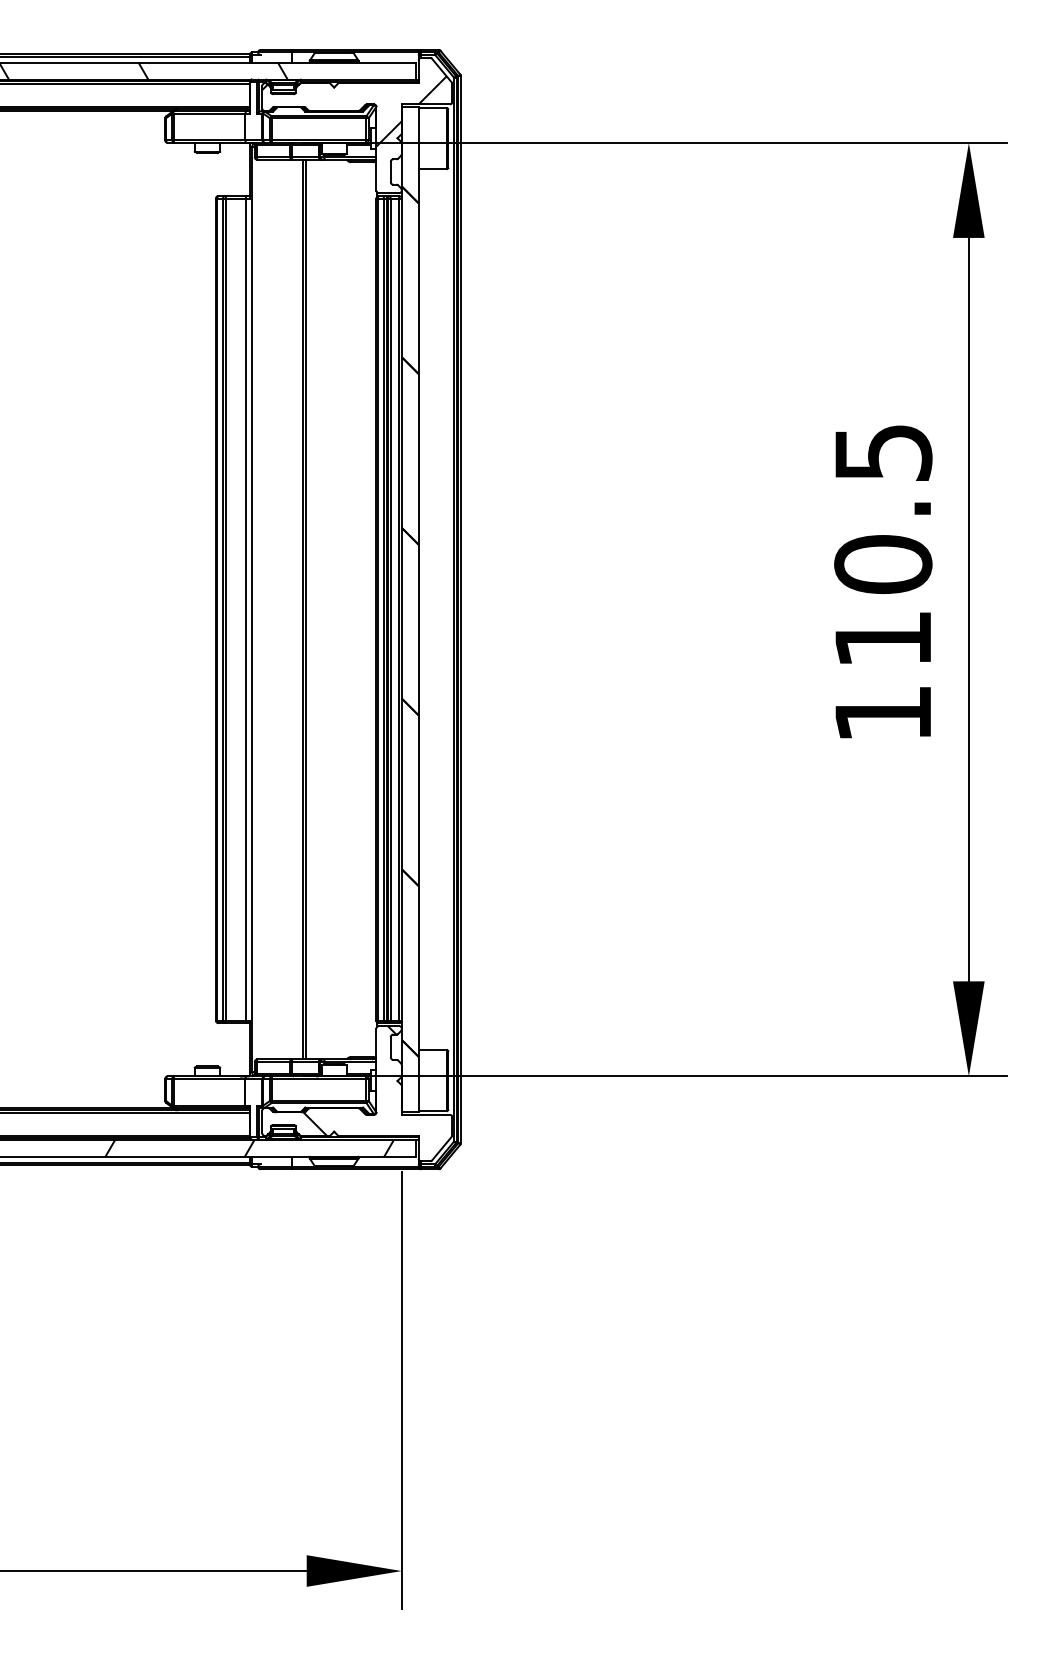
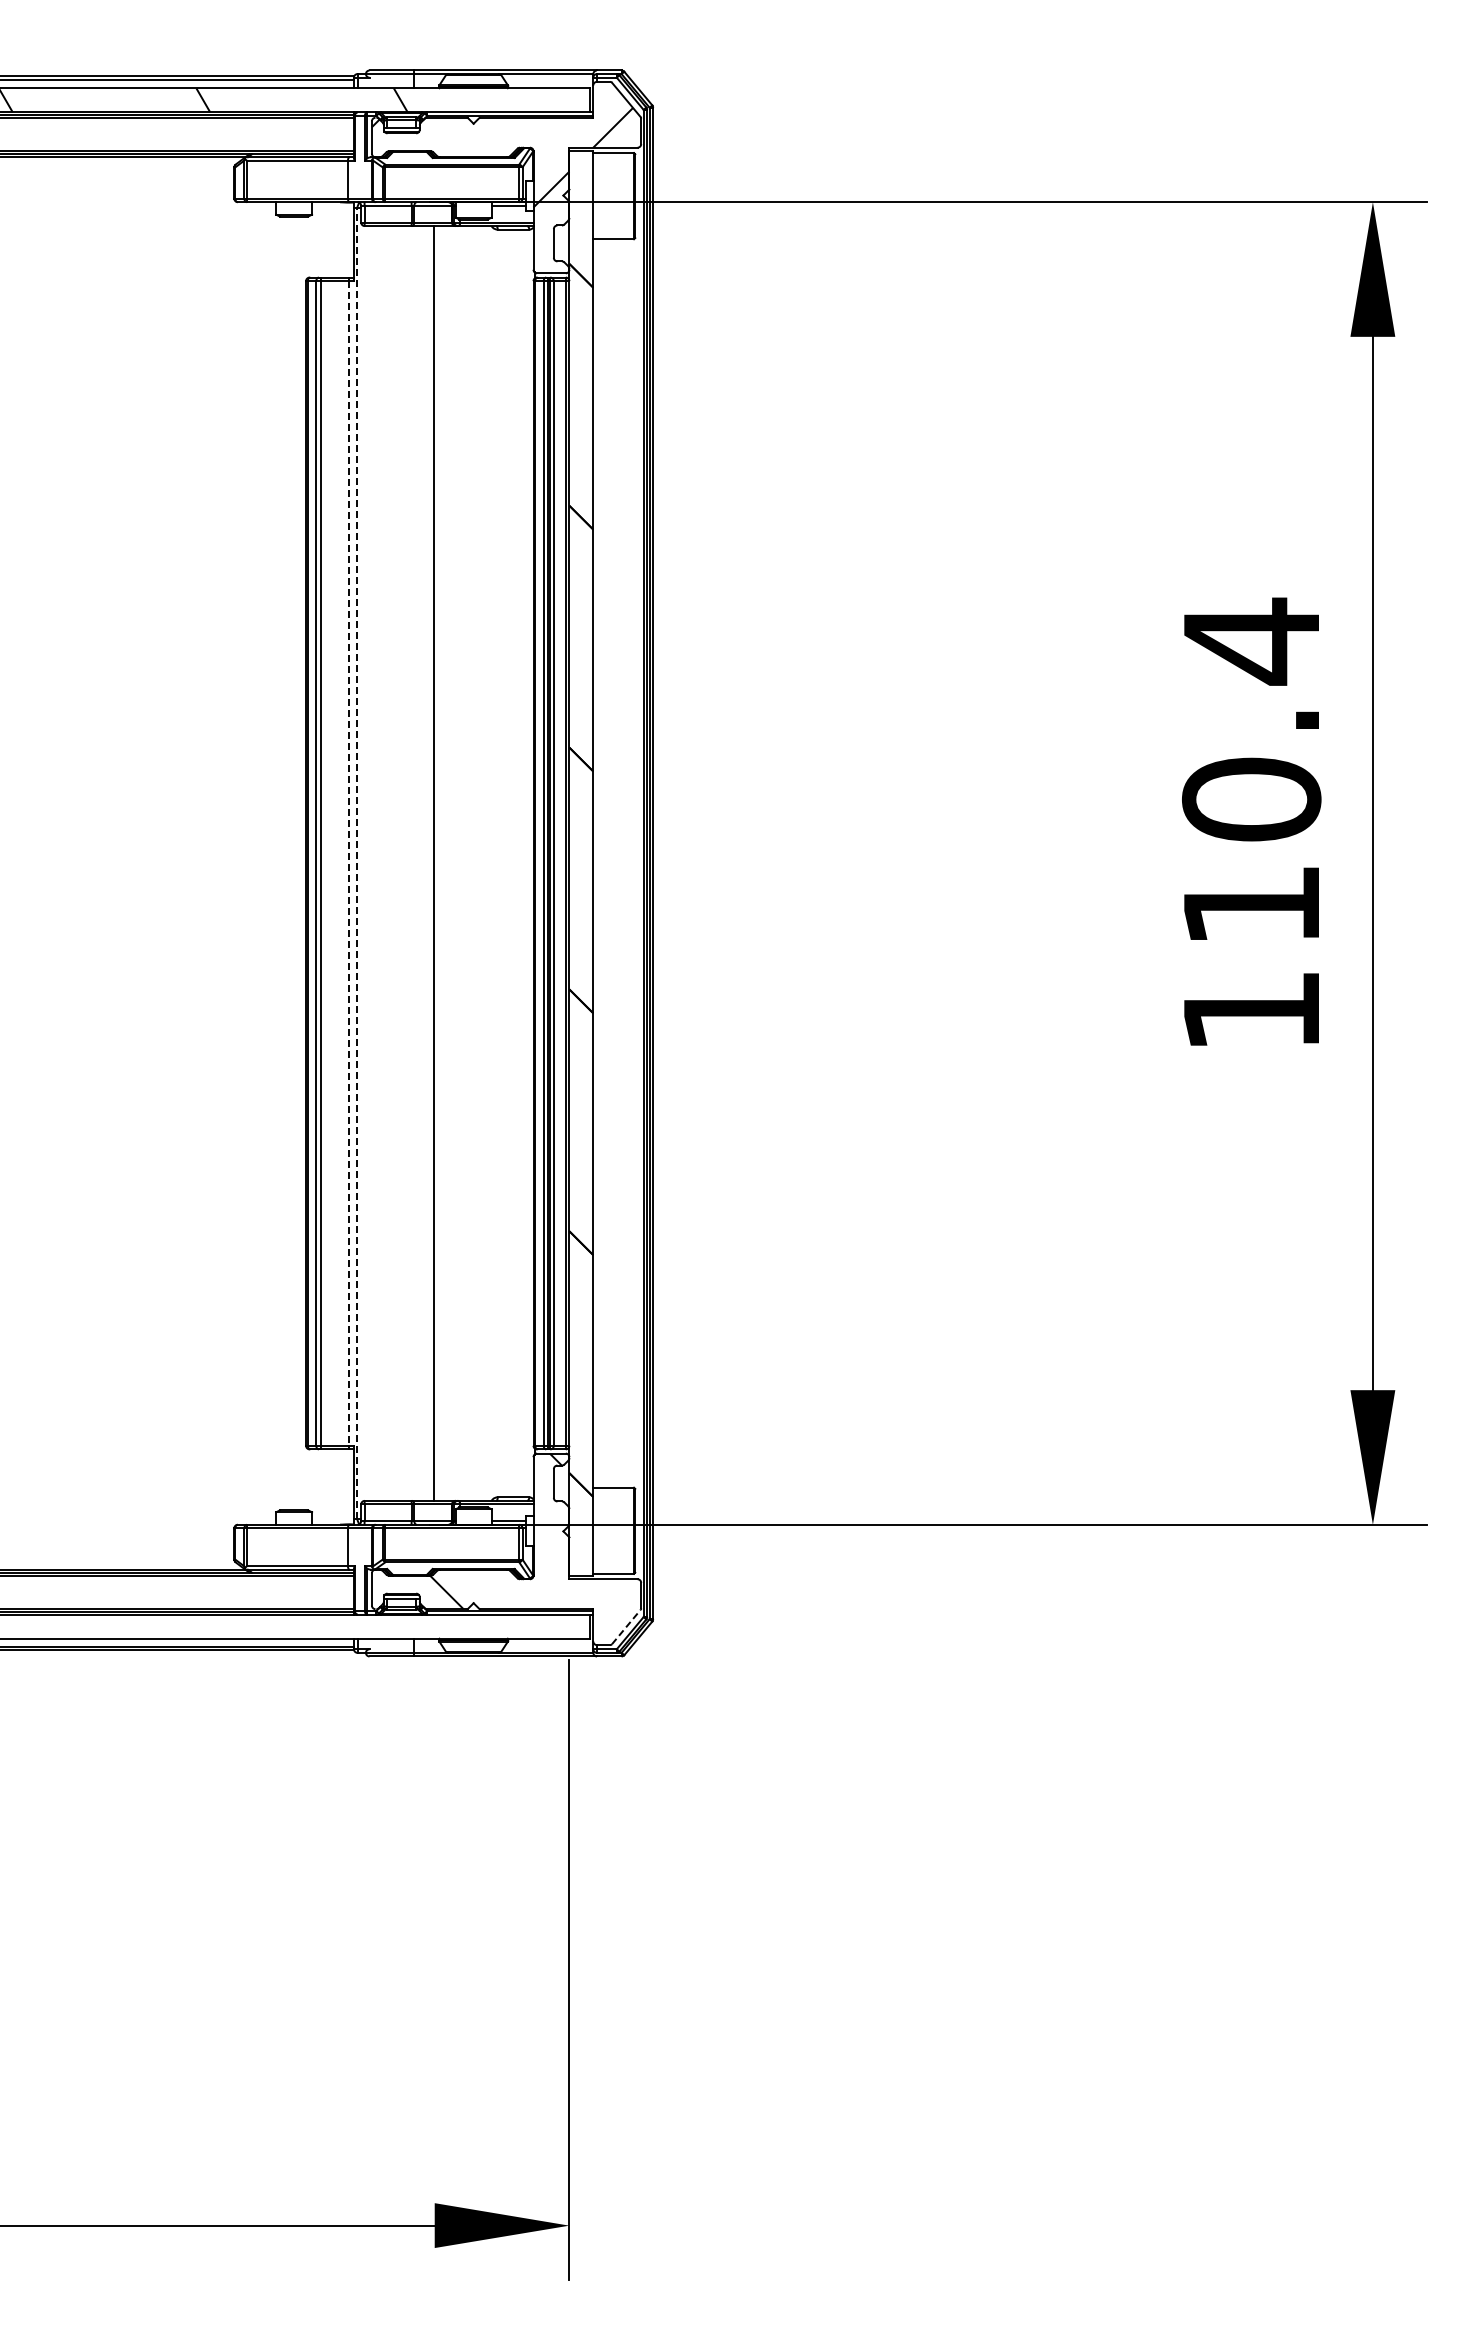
text: (883, 452) -> (1252, 641), 110.5 -> 110.4
line: (252, 608) -> (357, 862), solid -> dashed
line: (246, 609) -> (349, 863), solid -> dashed
line: (303, 609) -> (429, 863), removed
hatch: (249, 1148) -> (353, 1626), removed
line: (442, 1148) -> (626, 1626), solid -> dashed

